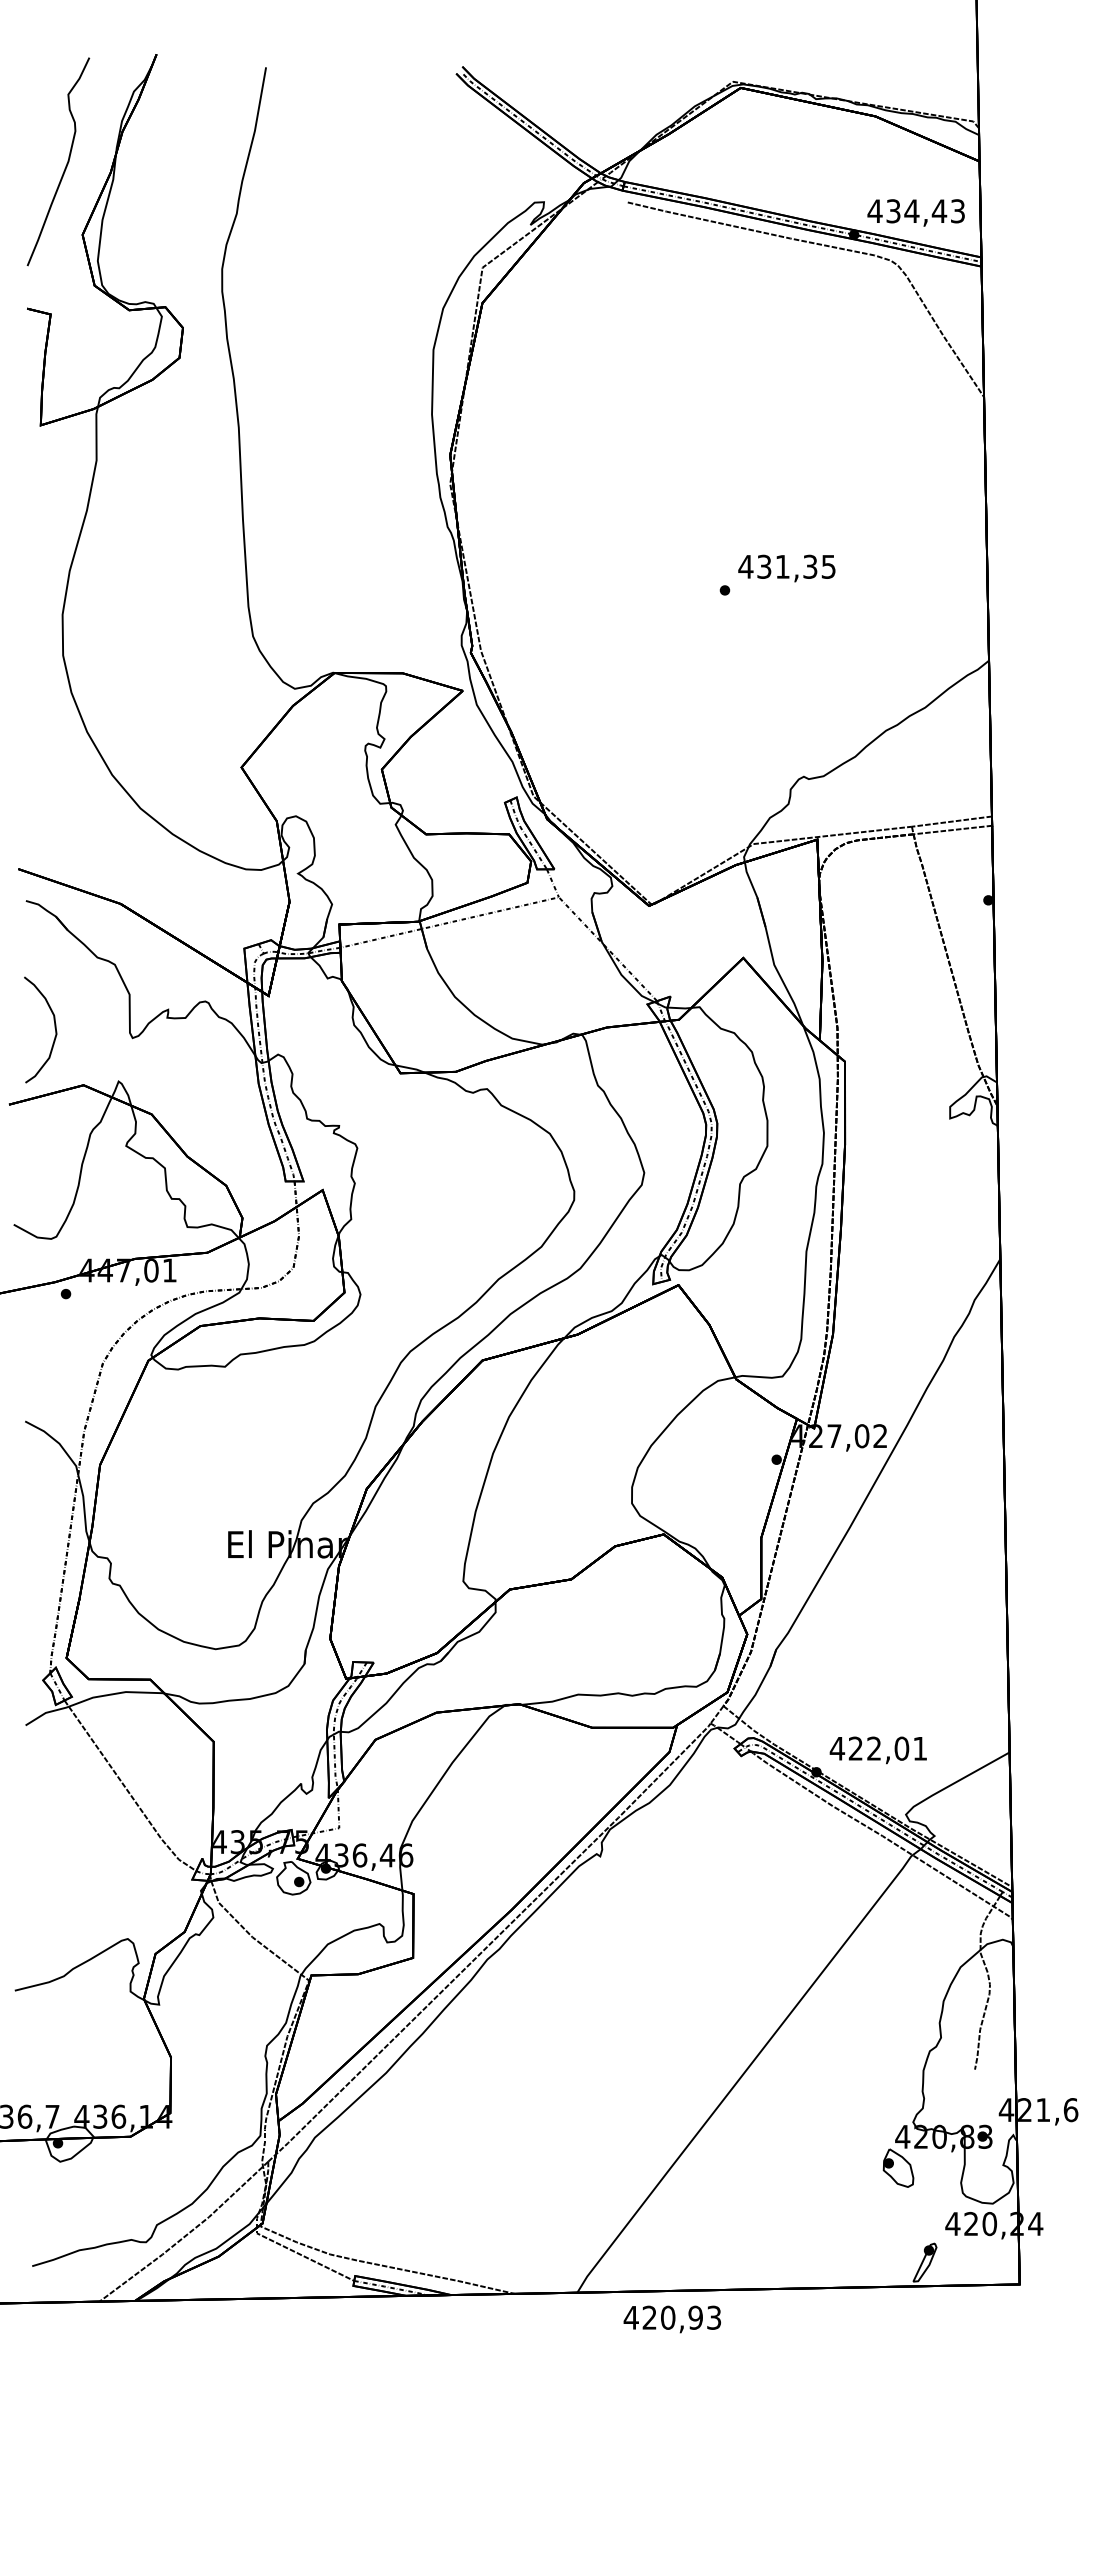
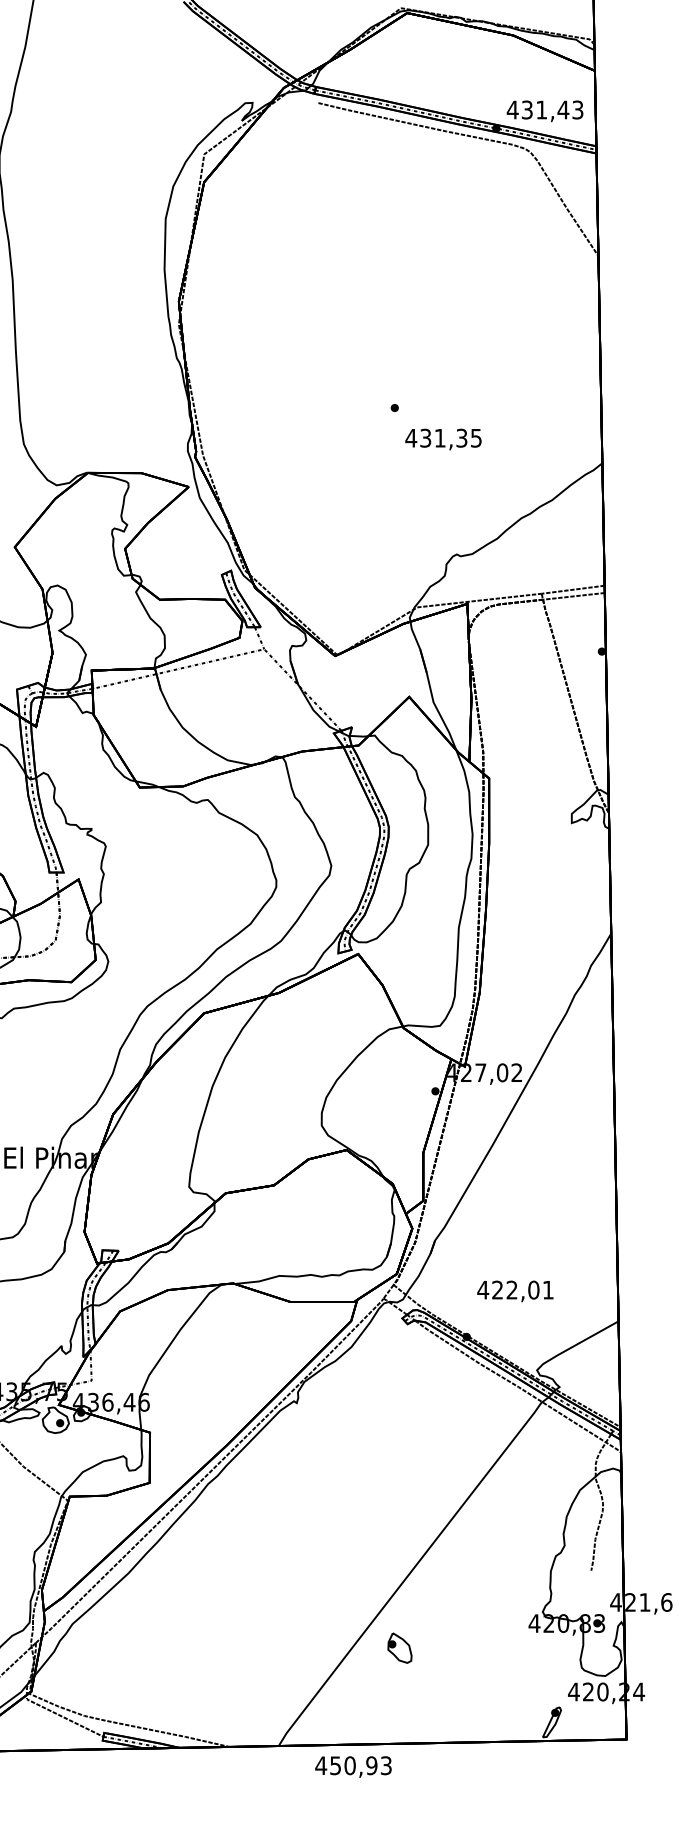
text: (911, 210) -> (541, 109), 434,43 -> 431,43
text: (786, 568) -> (443, 439), moved
text: (877, 1750) -> (514, 1291), moved
part: (898, 2167) -> (399, 1647), moved
text: (649, 2317) -> (335, 1765), 420,93 -> 450,93

